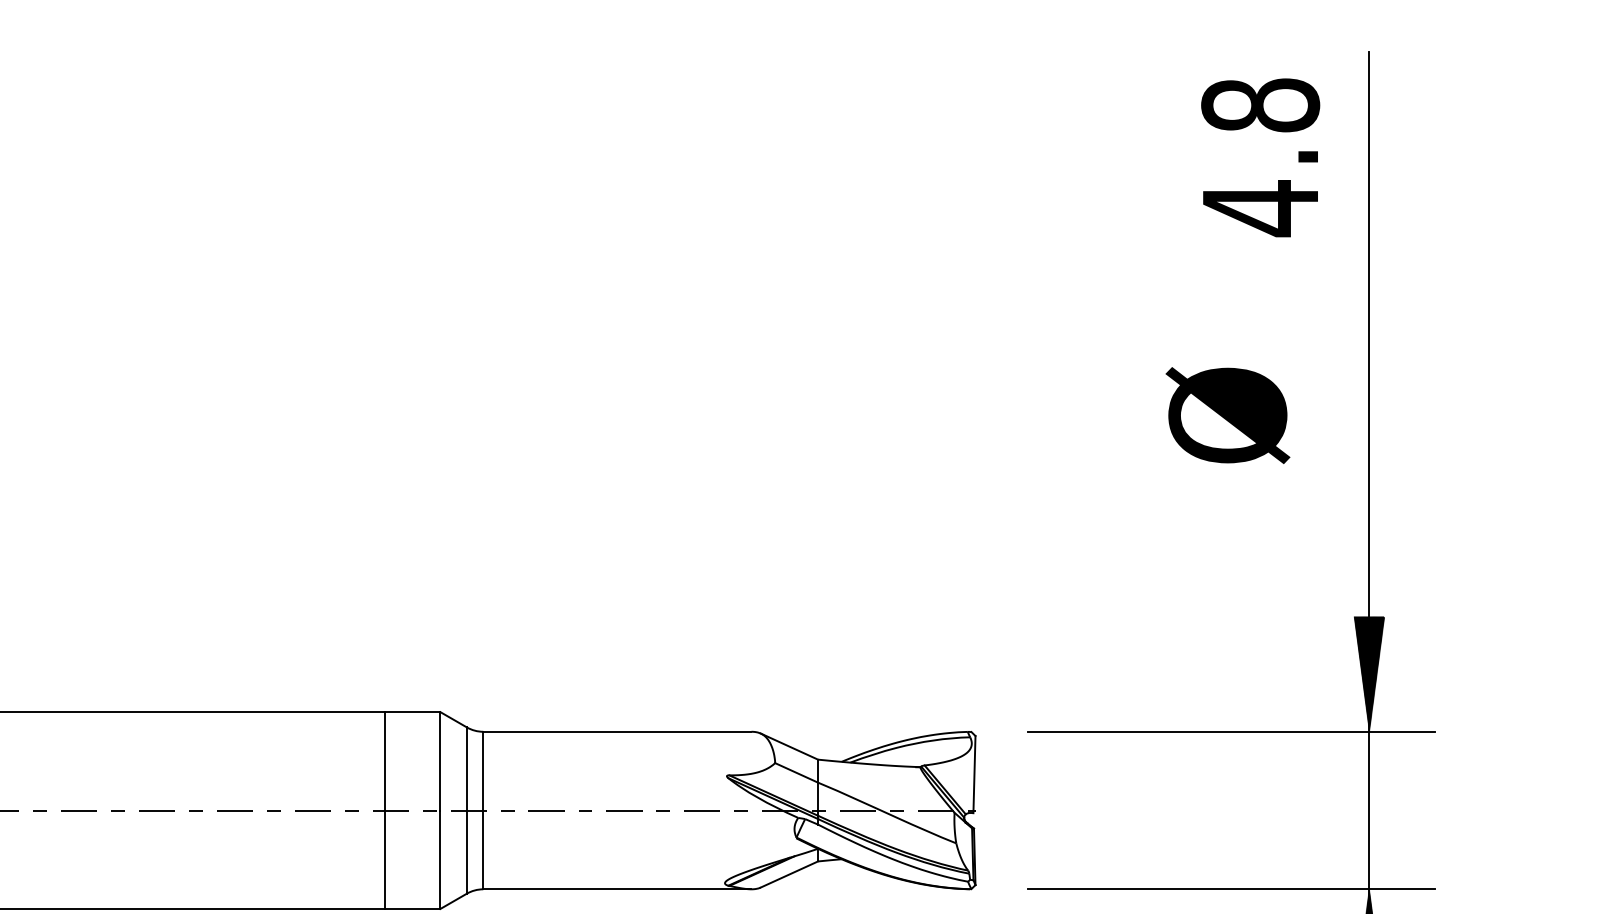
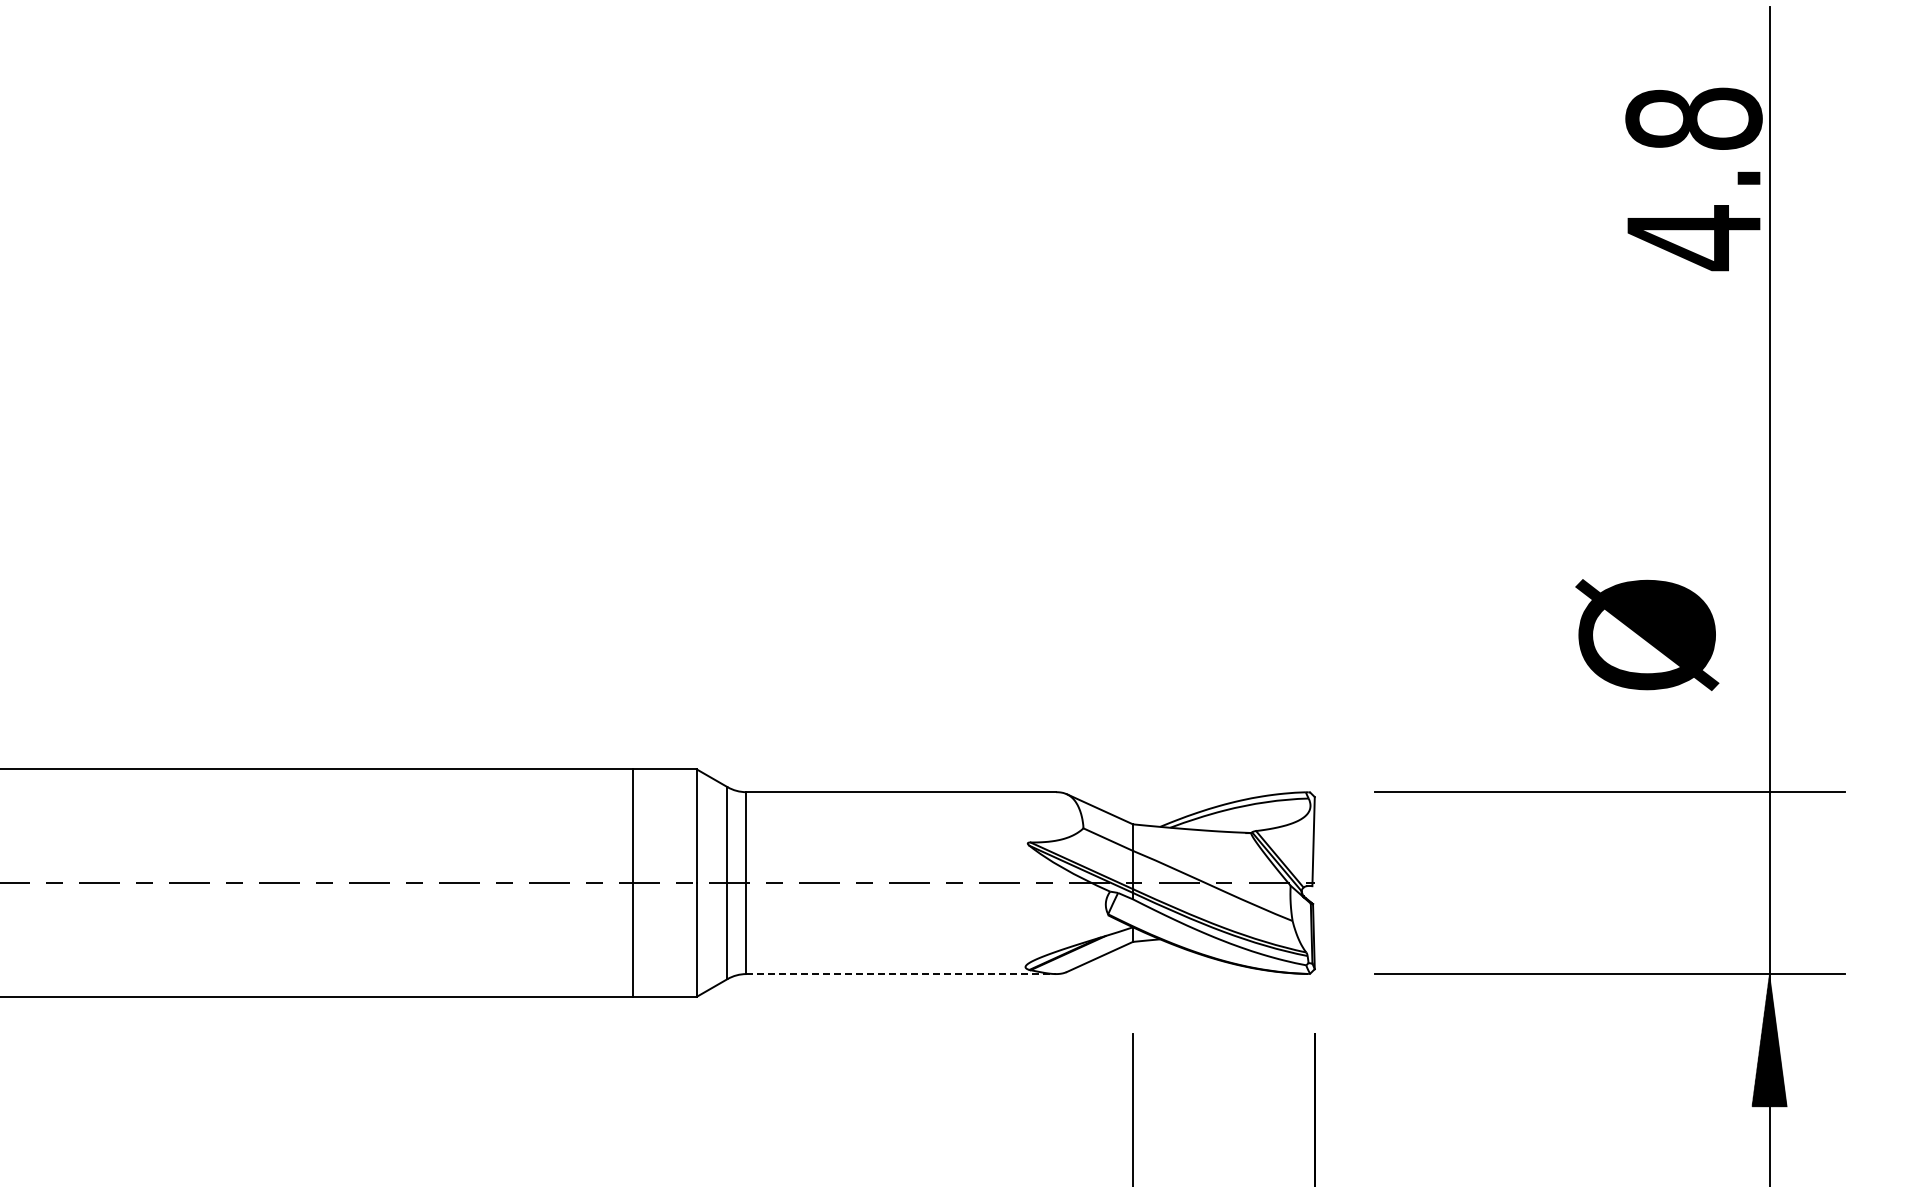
text: (1260, 157) -> (1693, 179), moved
text: (1228, 415) -> (1647, 634), moved
hatch: (1369, 674) -> (1769, 725), removed
line: (617, 889) -> (901, 974), solid -> dashed

